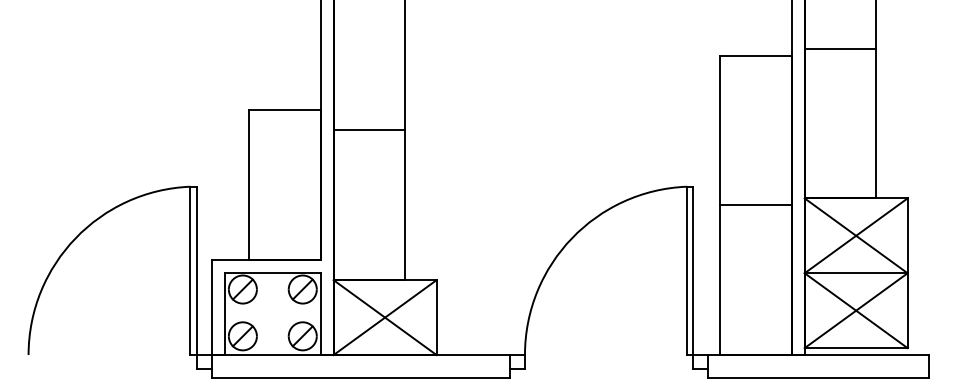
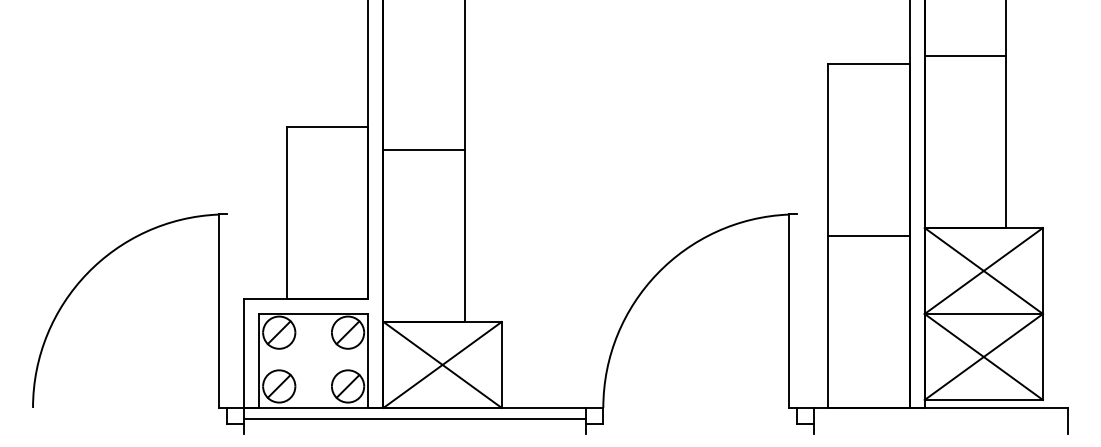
line: (196, 270) -> (226, 310), removed
line: (693, 270) -> (796, 310), removed
line: (360, 377) -> (414, 418), moved
line: (818, 377) -> (940, 433), removed

